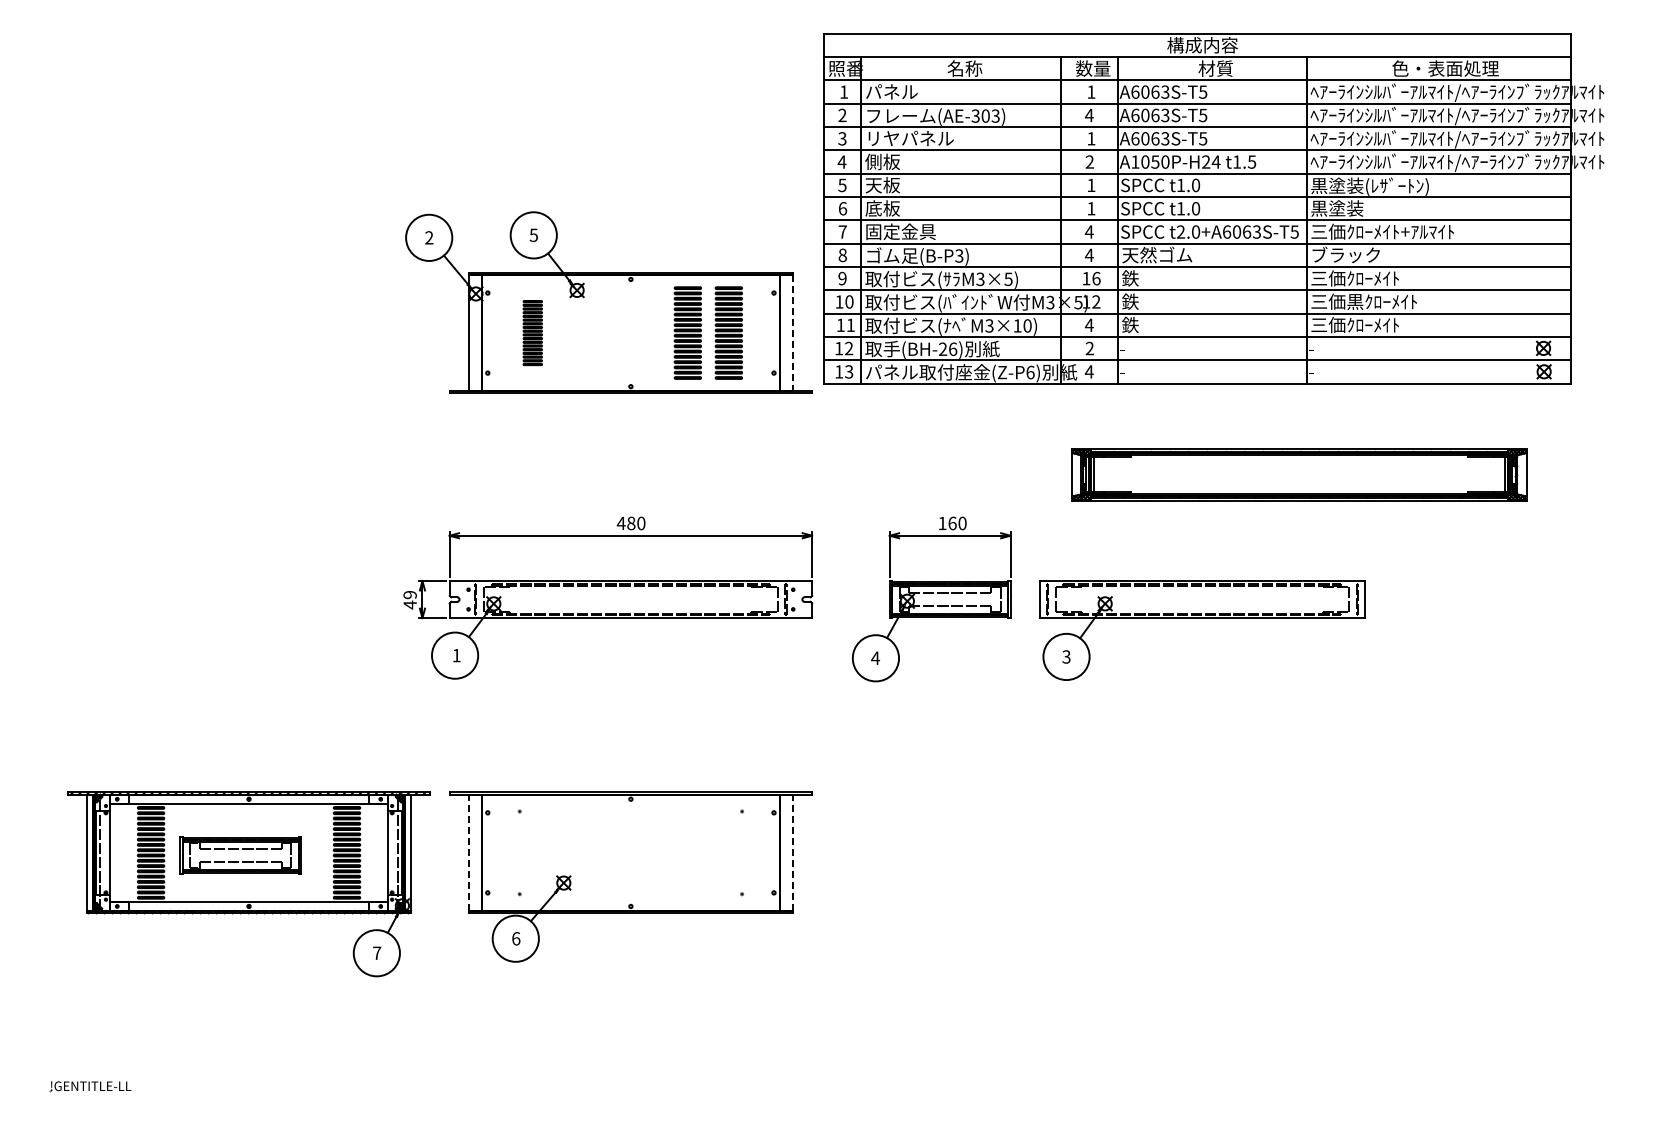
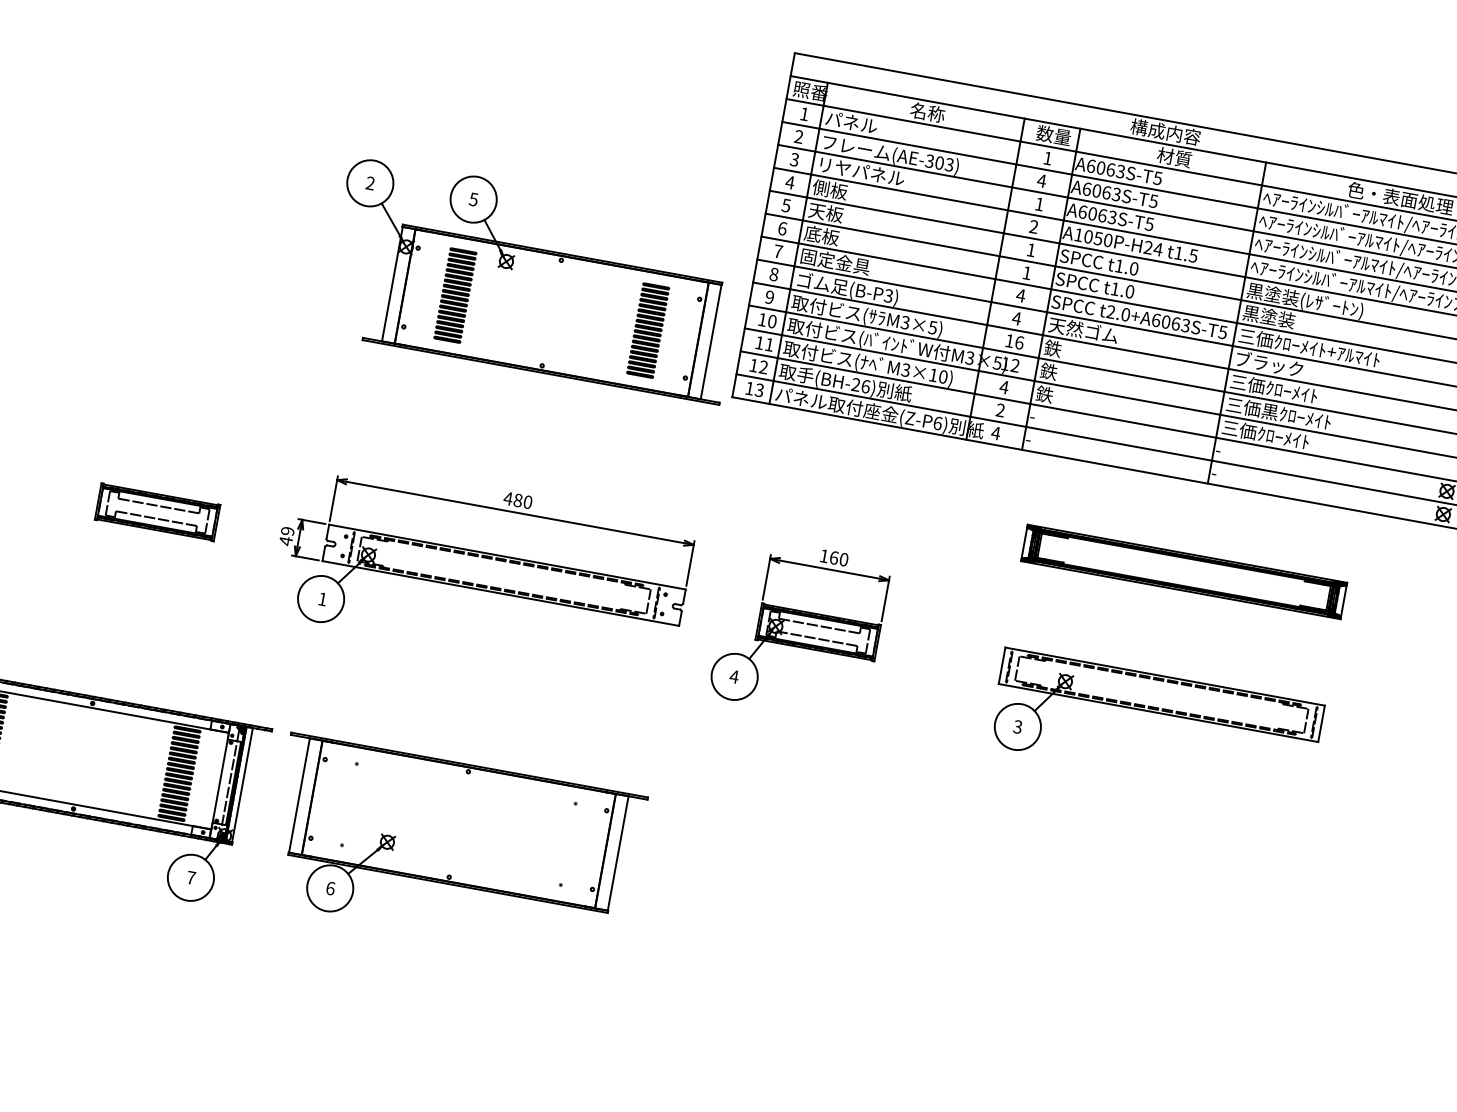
part: (532, 332) -> (455, 294), size x1.43
part: (687, 332) -> (607, 322), removed
line: (792, 333) -> (710, 342), dashed -> solid
part: (1299, 474) -> (1184, 571), size x0.71
part: (1202, 618) -> (1158, 713), moved
line: (468, 852) -> (299, 795), dashed -> solid
line: (792, 852) -> (617, 853), dashed -> solid
part: (240, 855) -> (157, 512), moved

